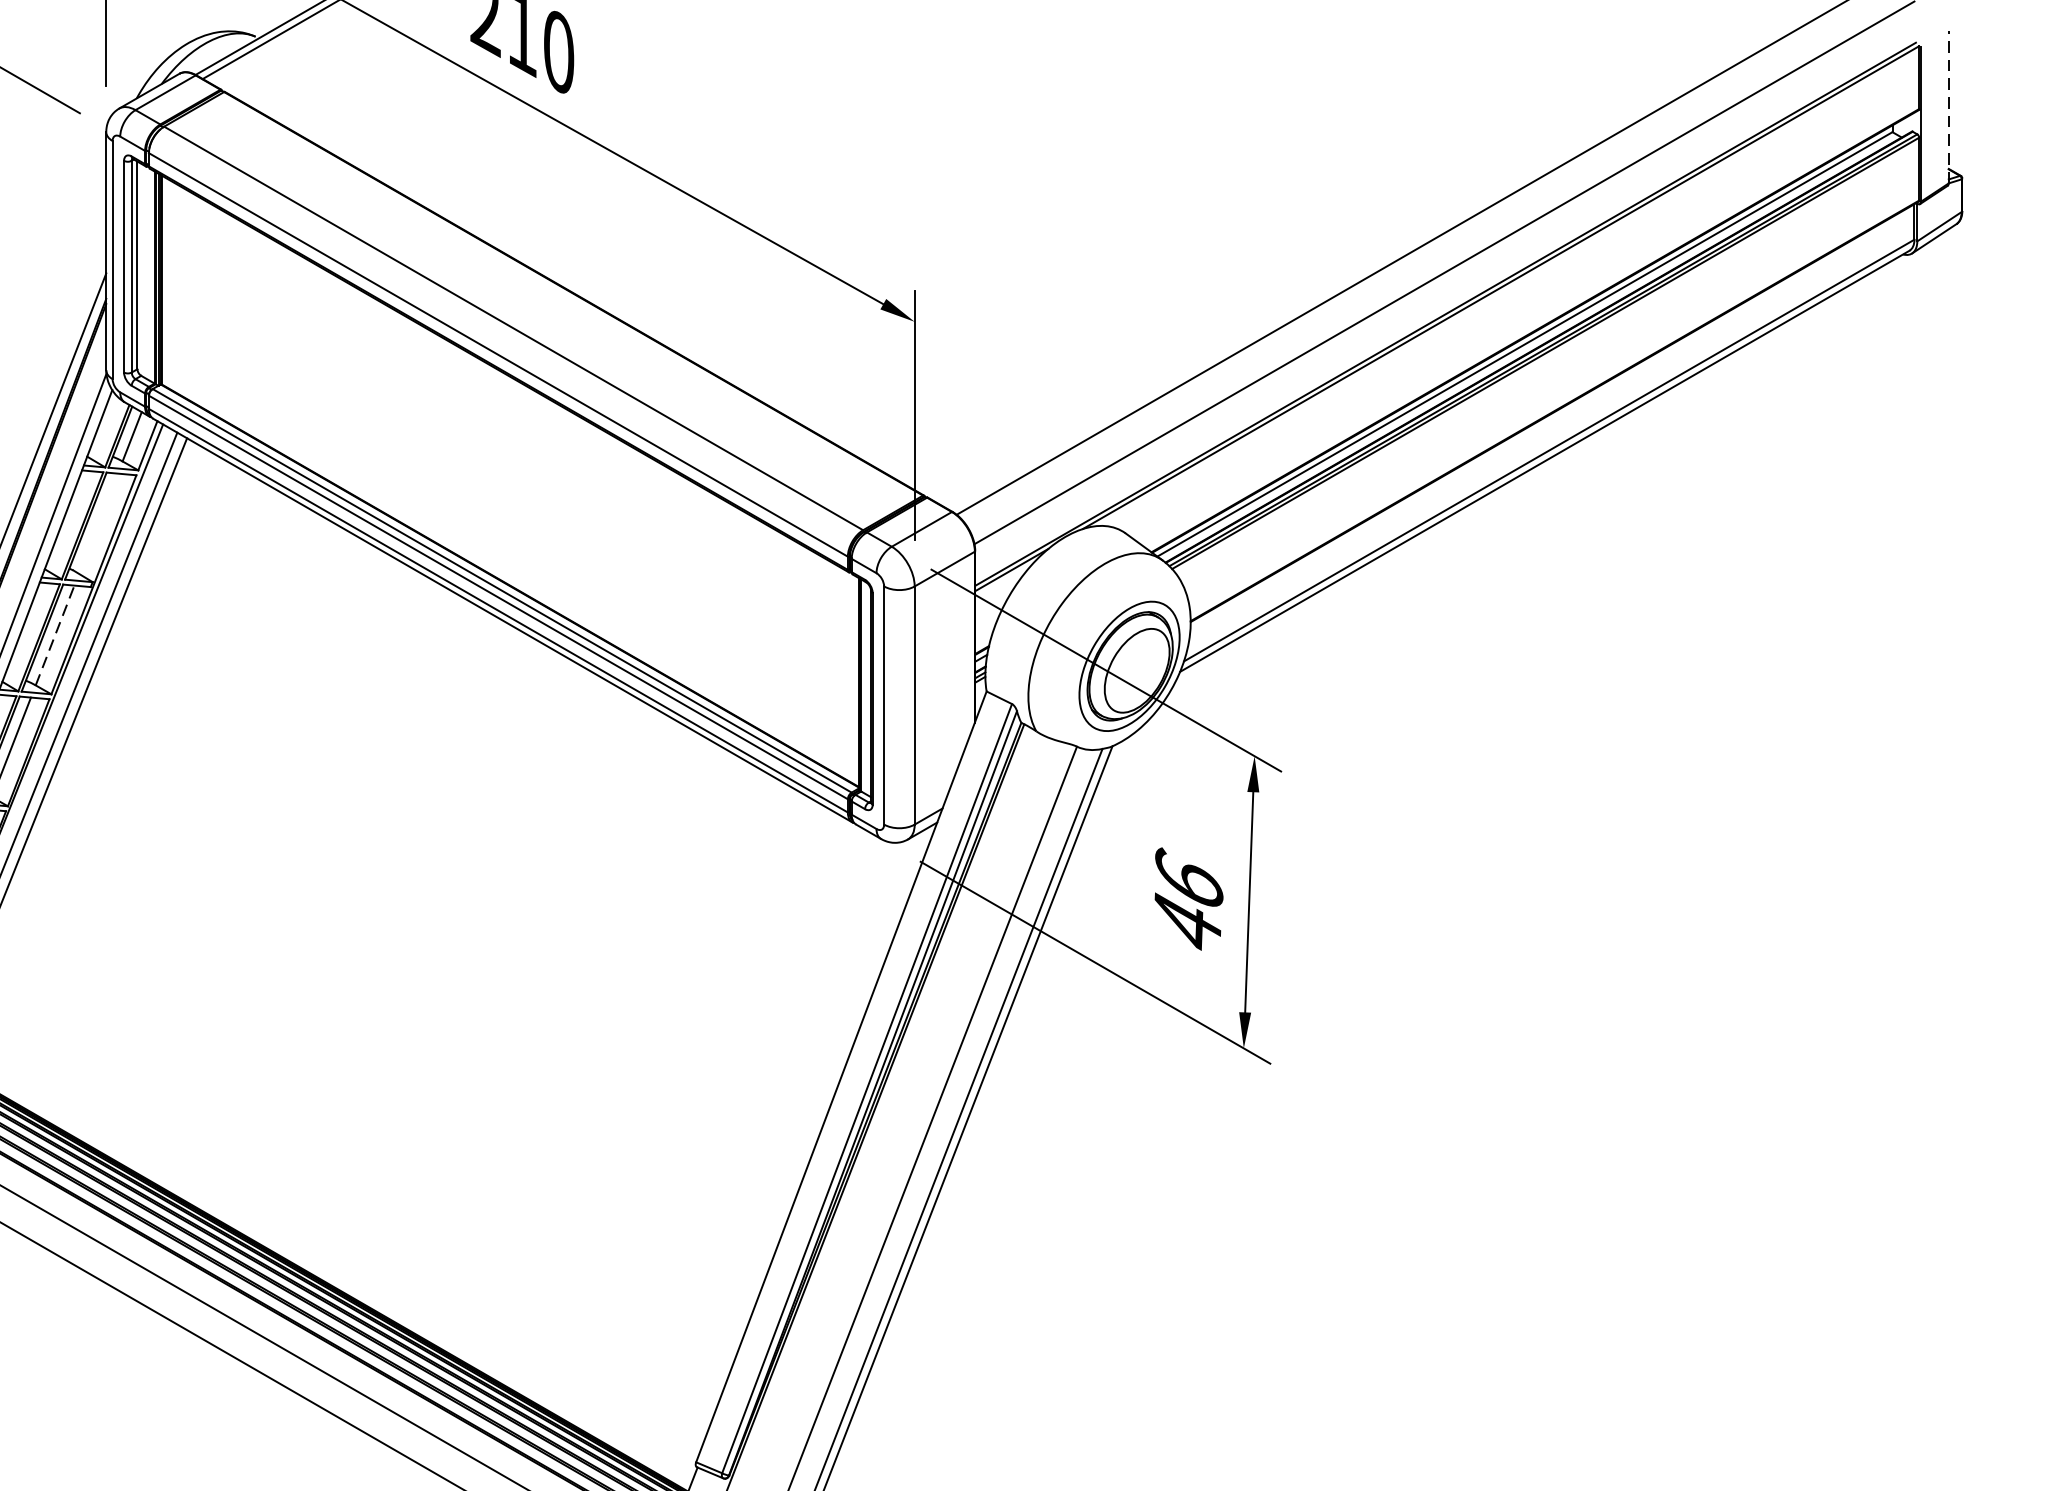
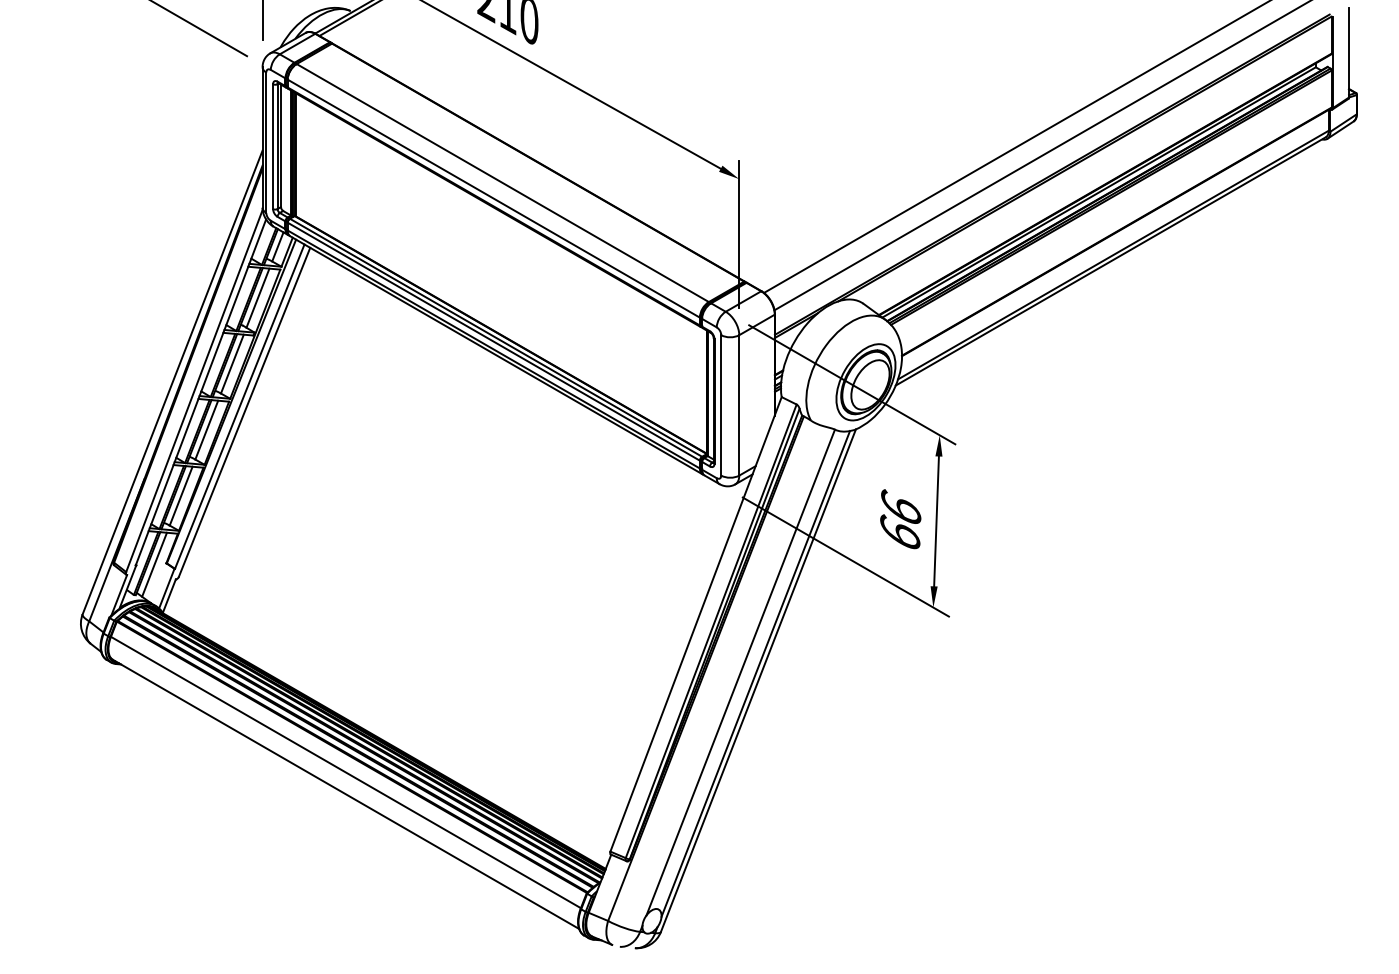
line: (1949, 107) -> (1349, 52), dashed -> solid
line: (97, 522) -> (257, 297), added
line: (55, 636) -> (232, 364), dashed -> solid
text: (1188, 919) -> (900, 531), 46 -> 66

